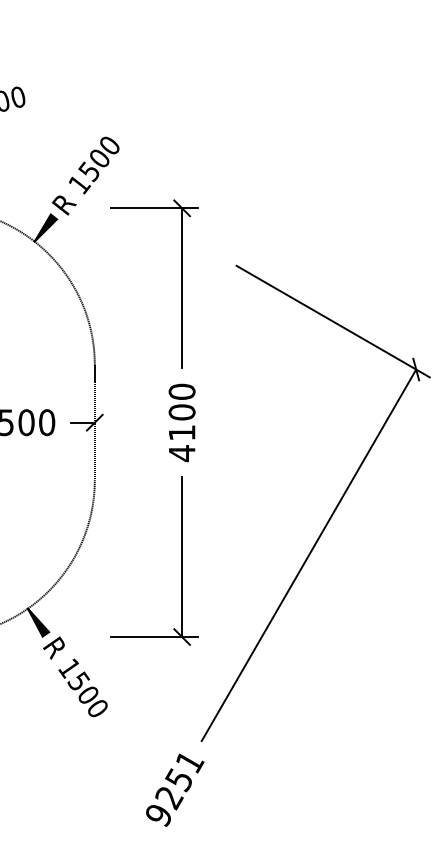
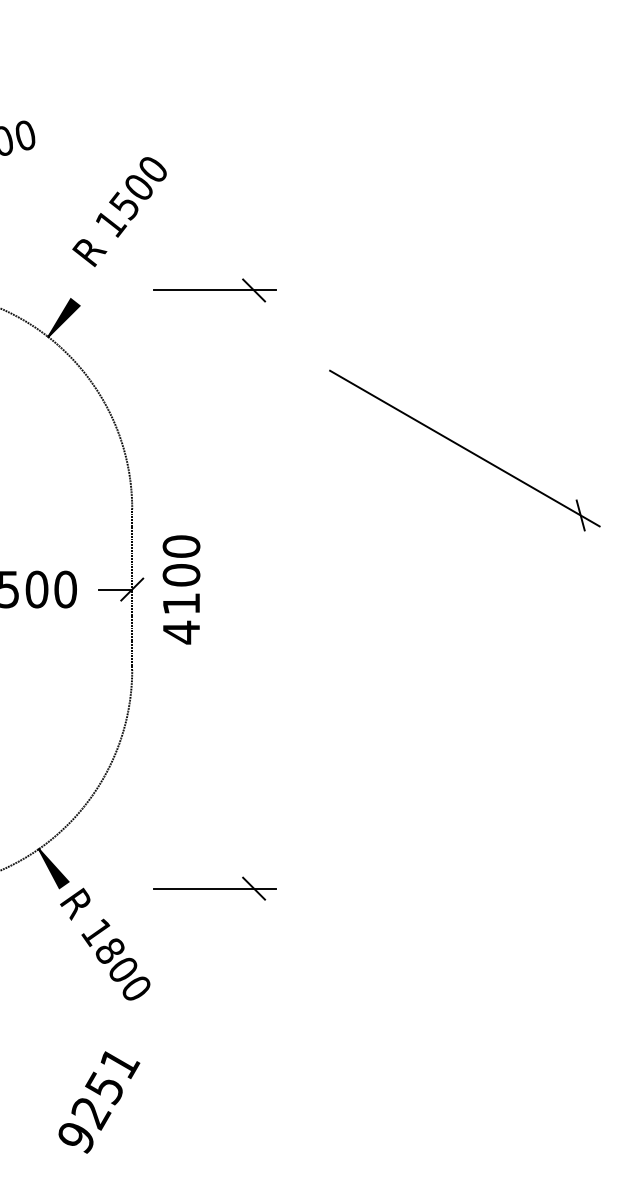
text: (85, 175) -> (119, 211), moved
line: (182, 287) -> (254, 400), removed
text: (181, 422) -> (180, 589), moved
line: (308, 555) -> (430, 774), removed
line: (182, 557) -> (254, 777), removed
text: (78, 680) -> (109, 949), 1500 -> 1800
text: (175, 789) -> (99, 1101), moved

